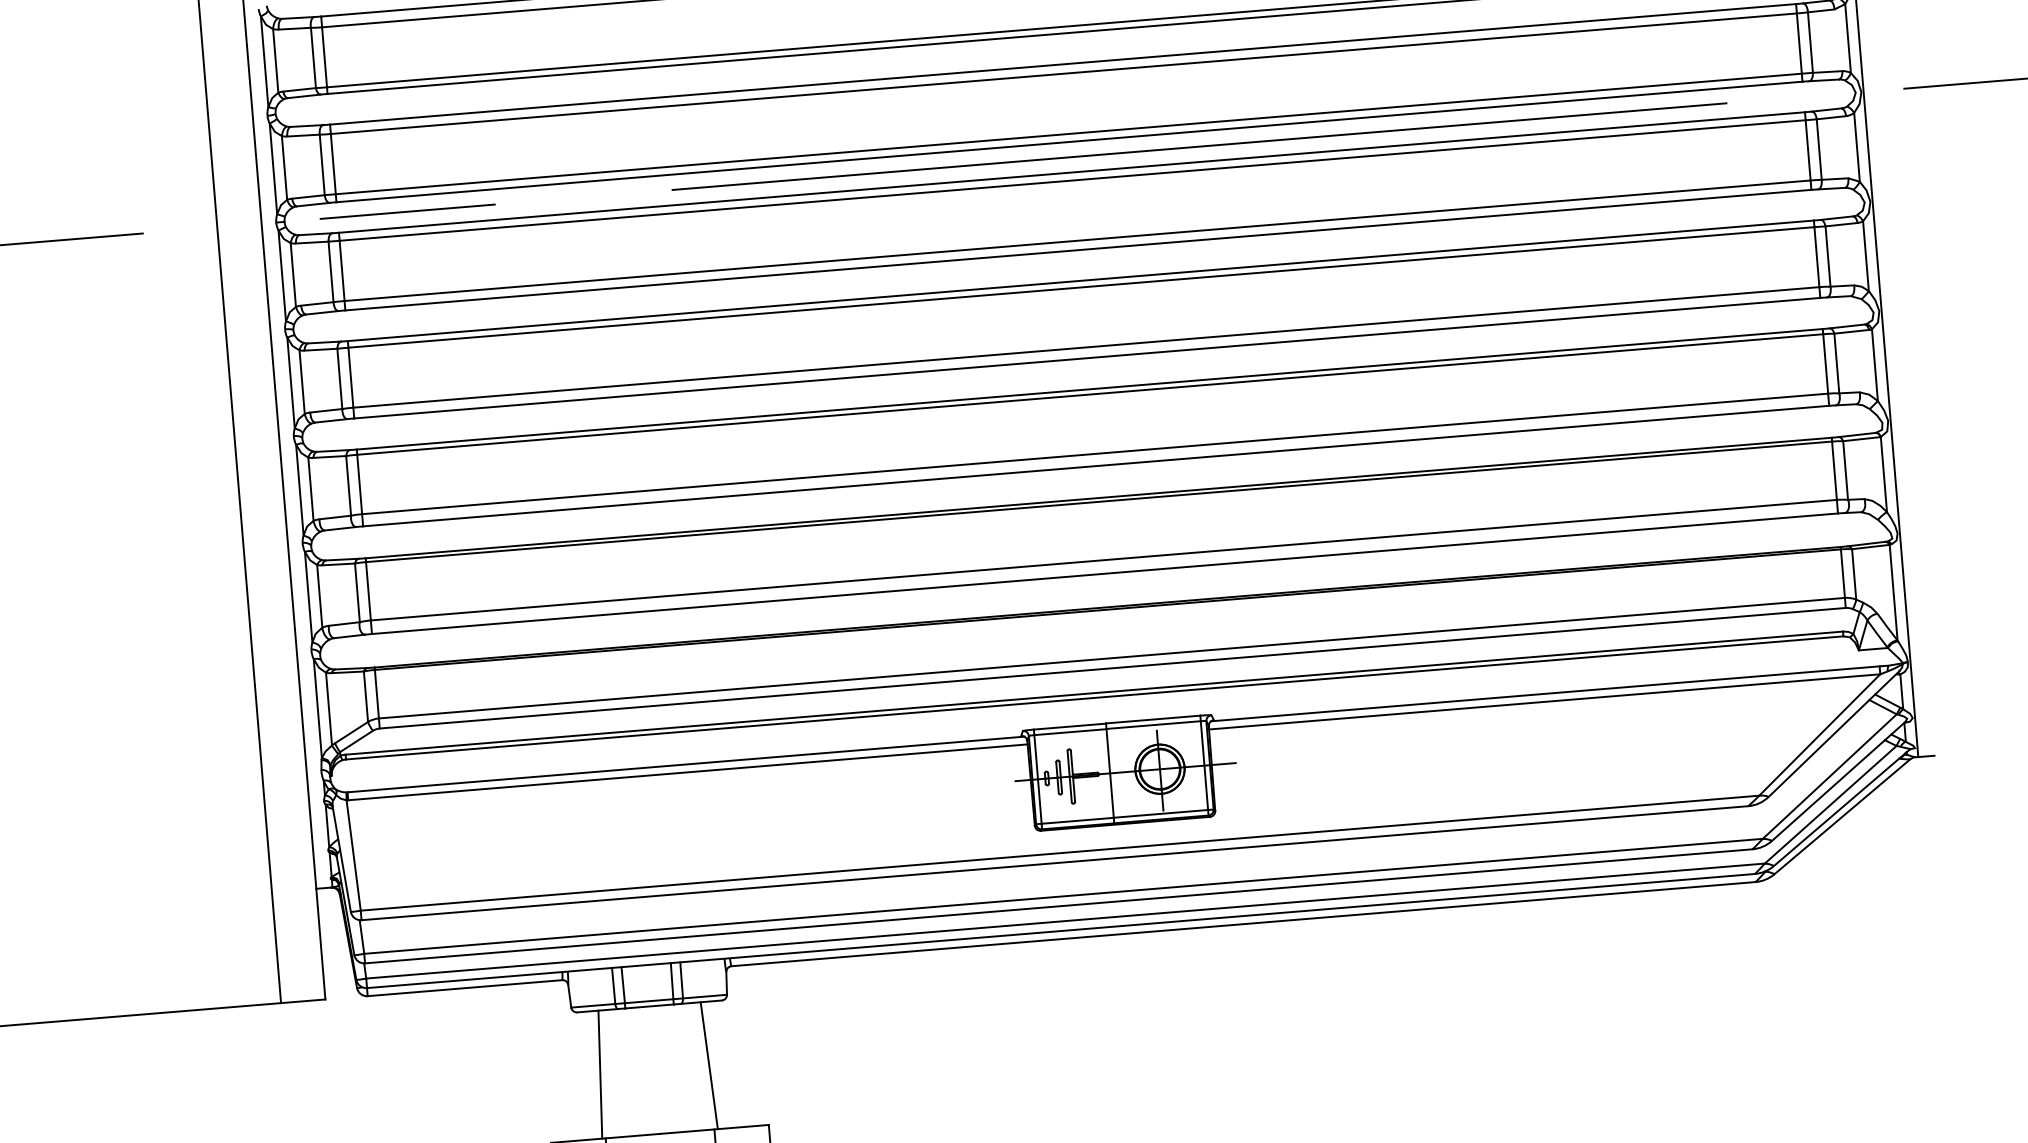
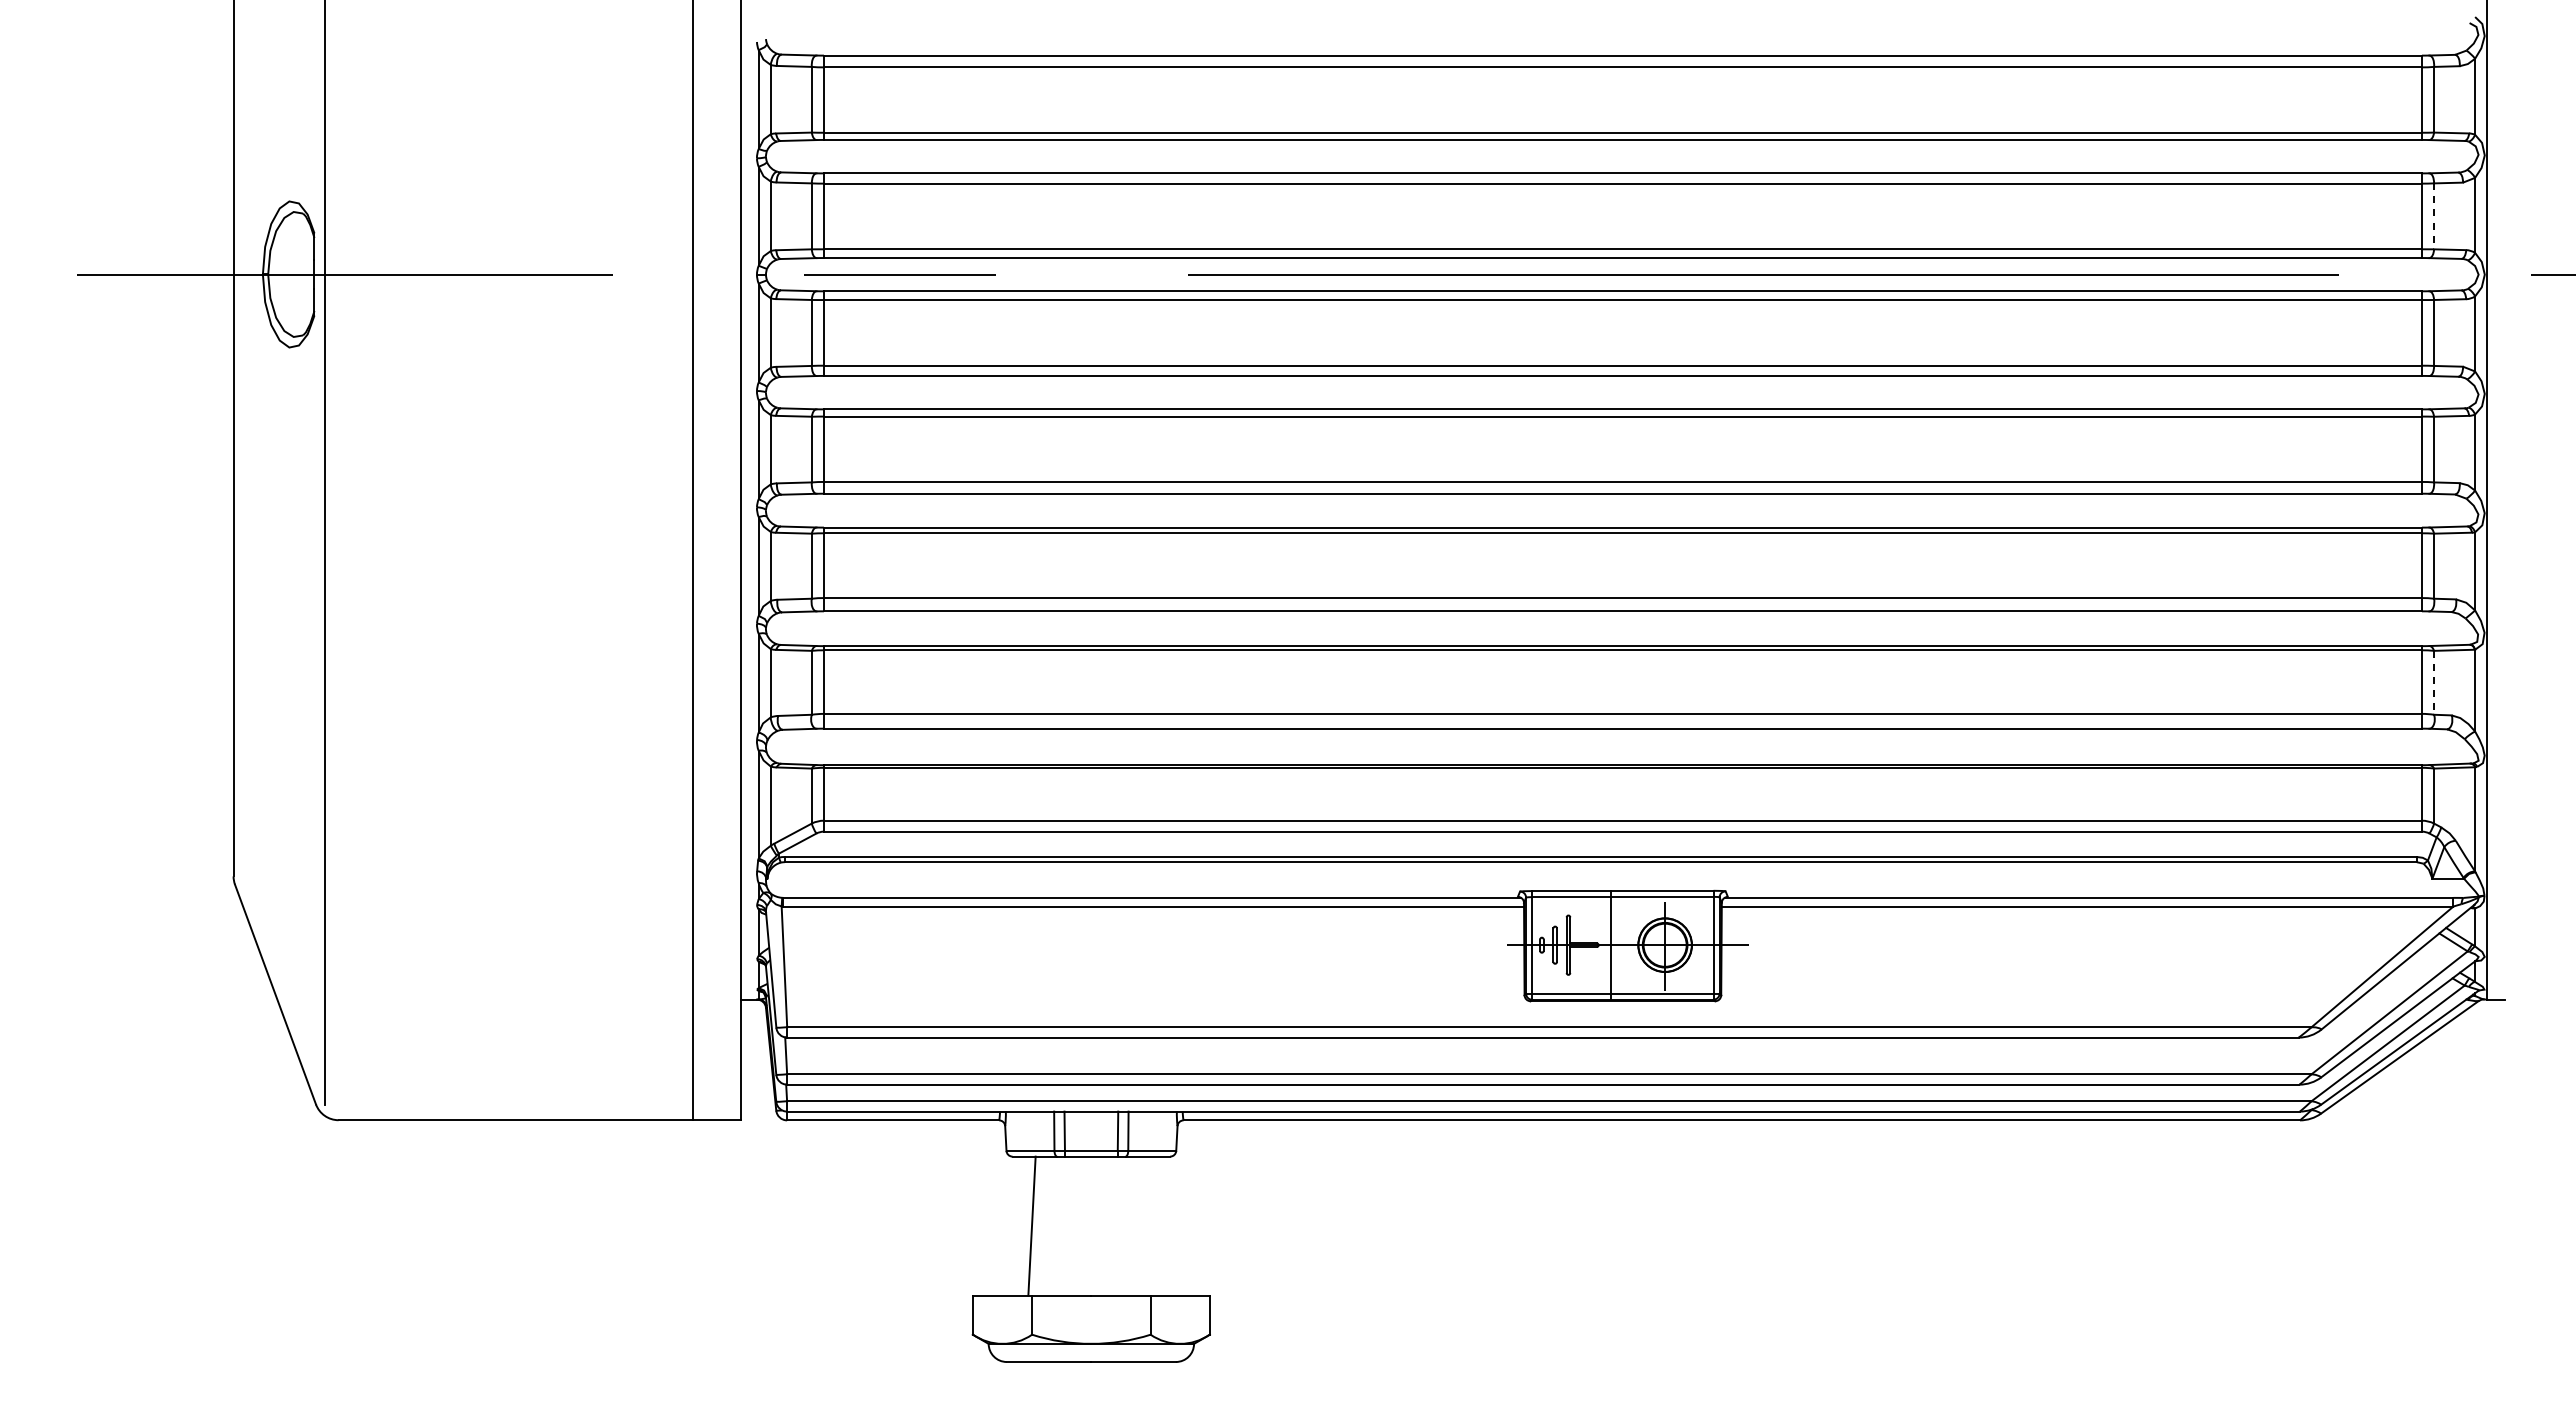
line: (1810, 42) -> (2434, 216), solid -> dashed
line: (1846, 470) -> (2434, 682), solid -> dashed
line: (709, 1065) -> (1150, 1225), removed

